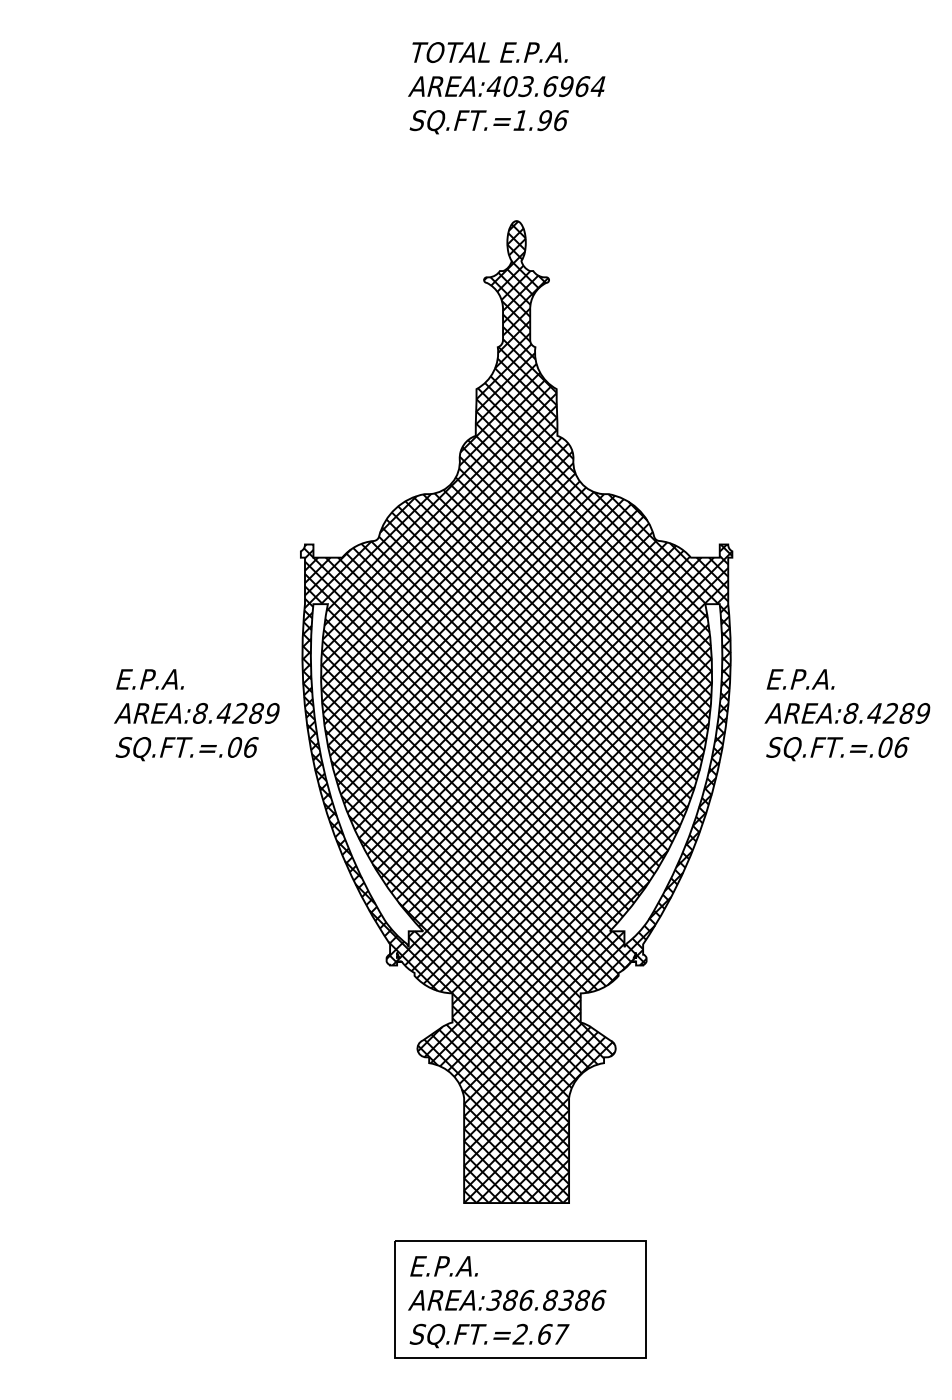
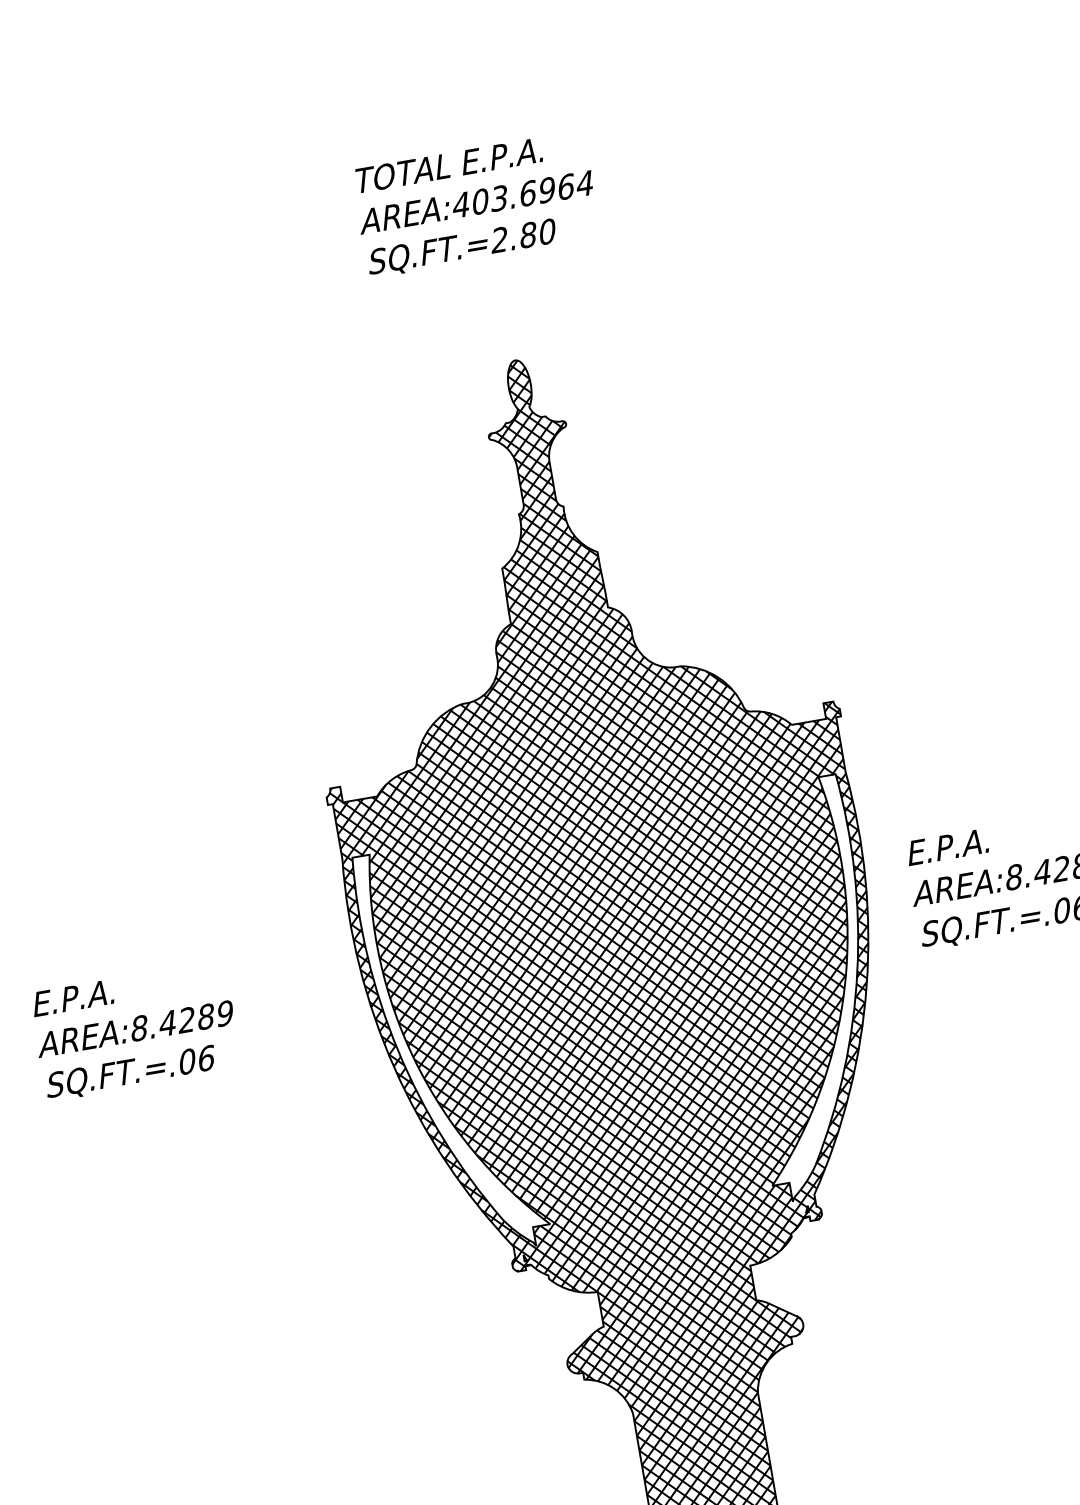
text: (540, 120) -> (523, 235), SQ.FT.=1.96 -> SQ.FT.=2.80
text: (196, 715) -> (135, 1031), moved

